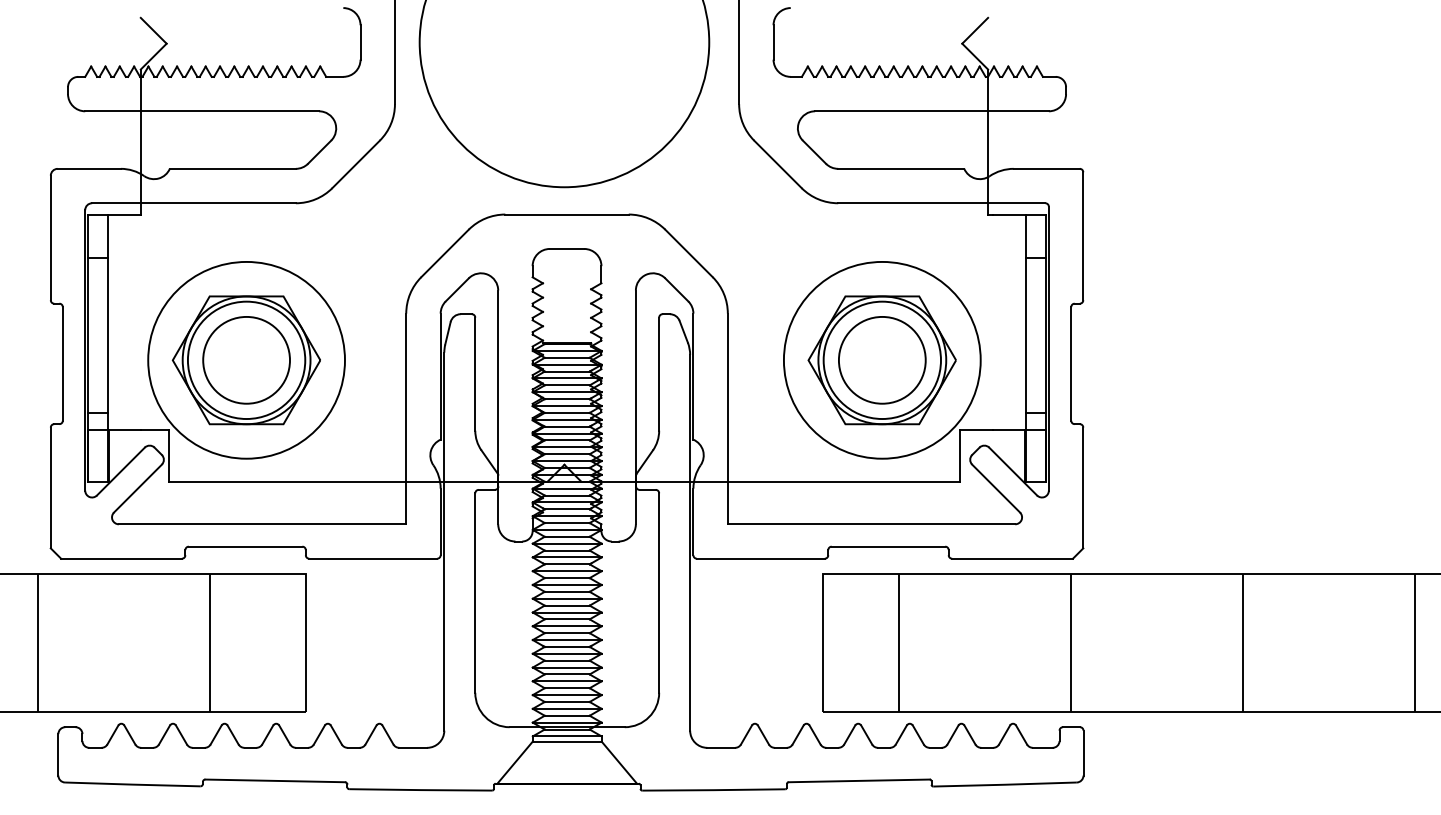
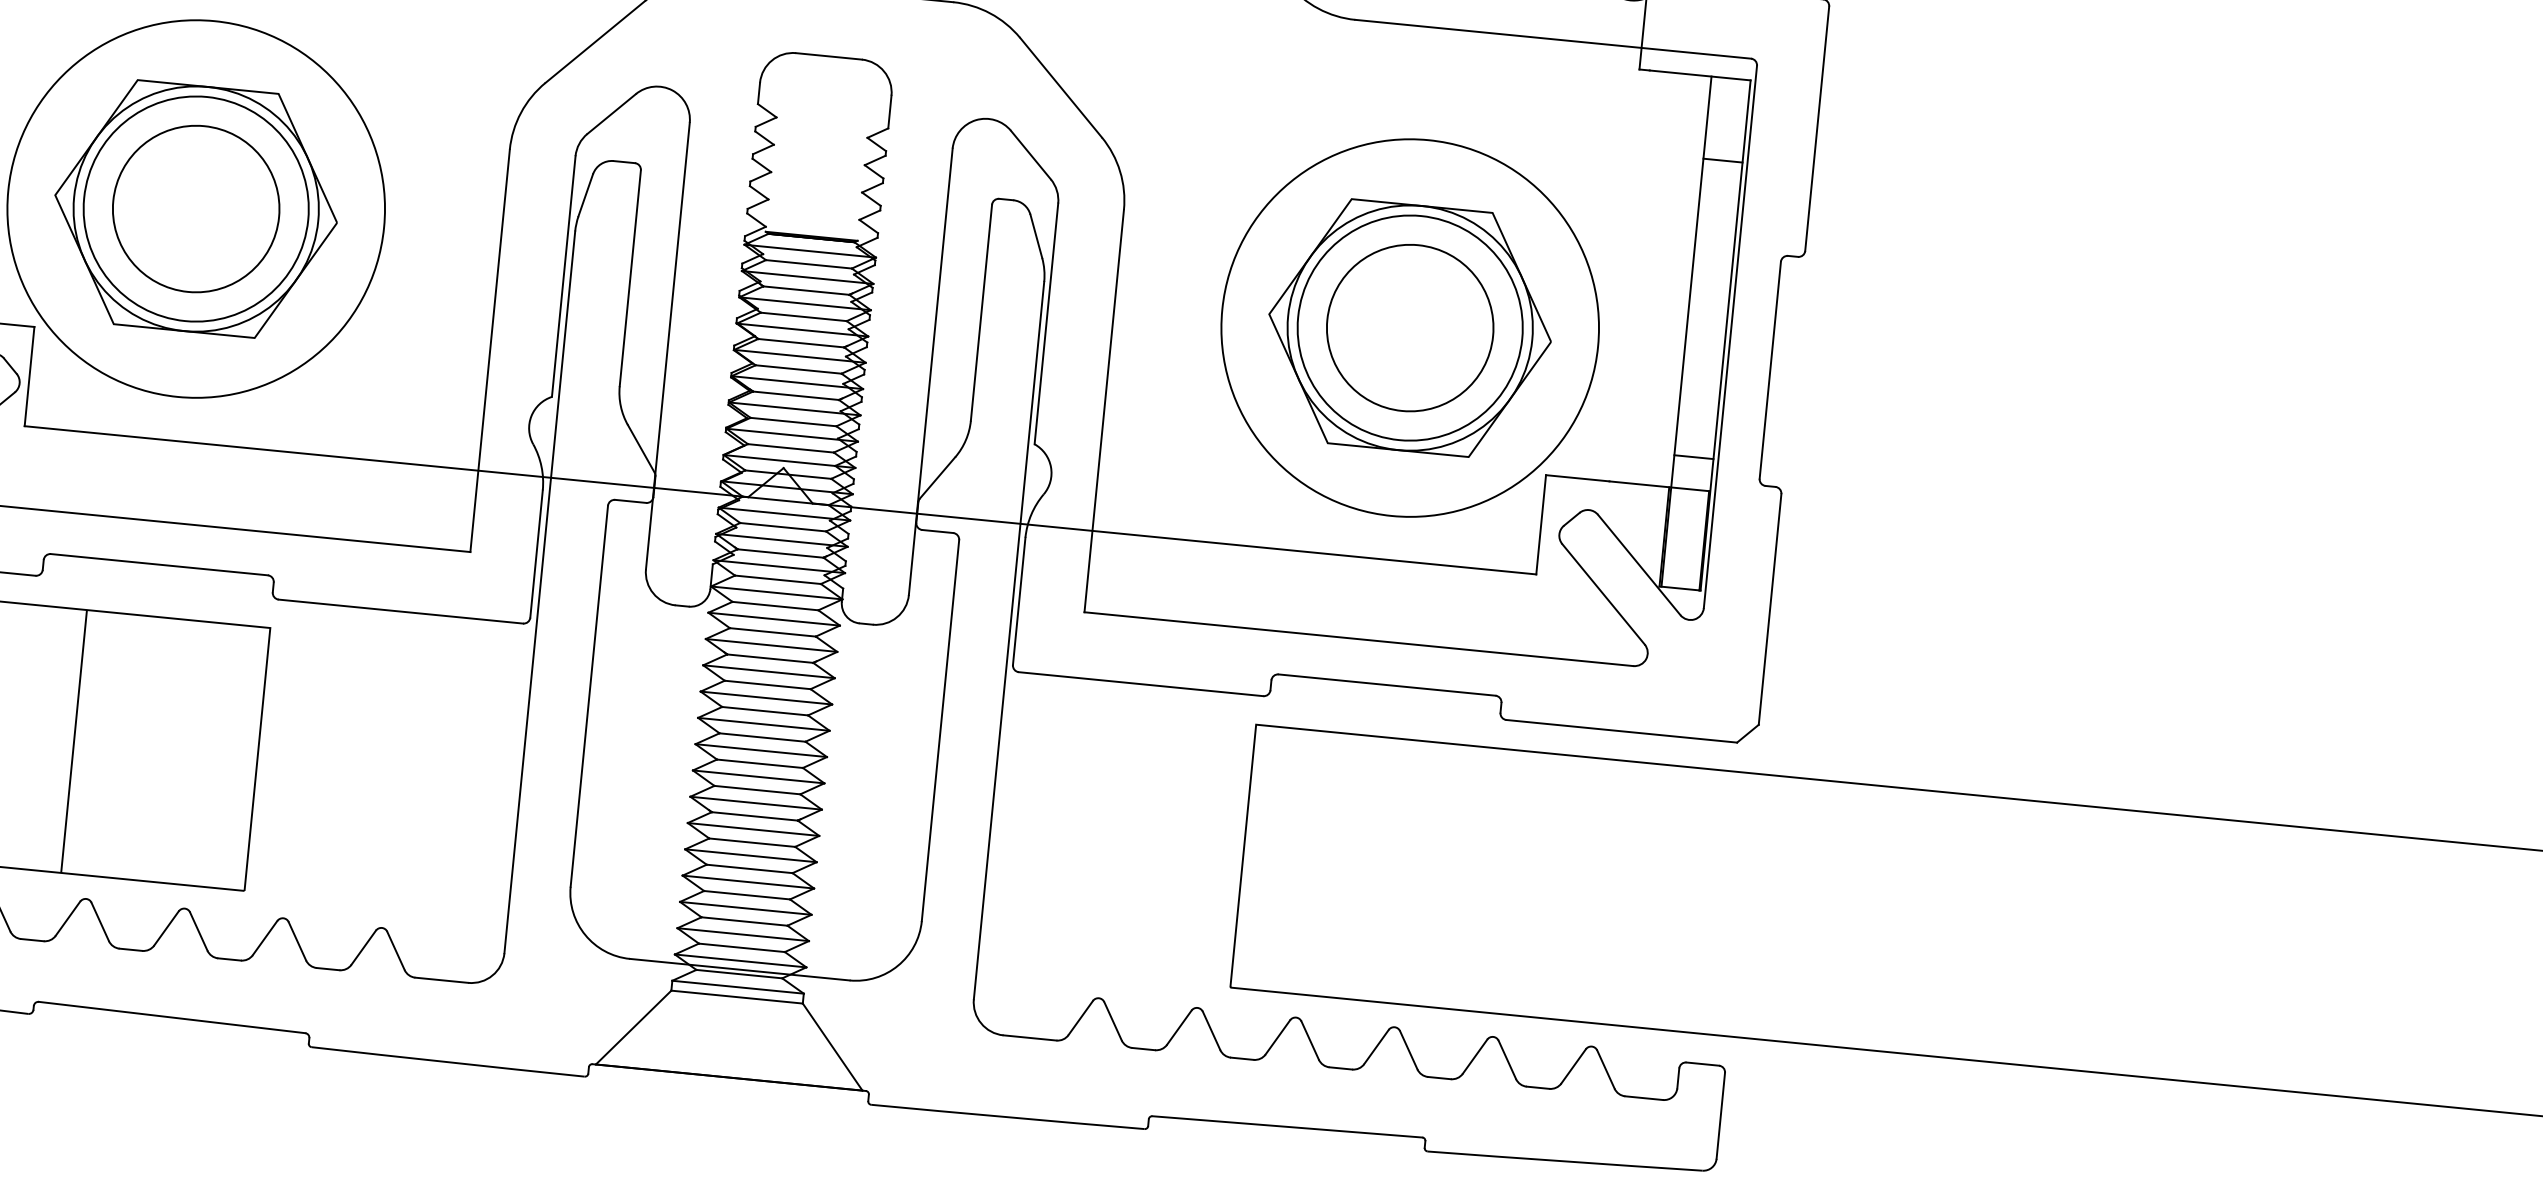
hatch: (1156, 642) -> (1880, 918), removed

